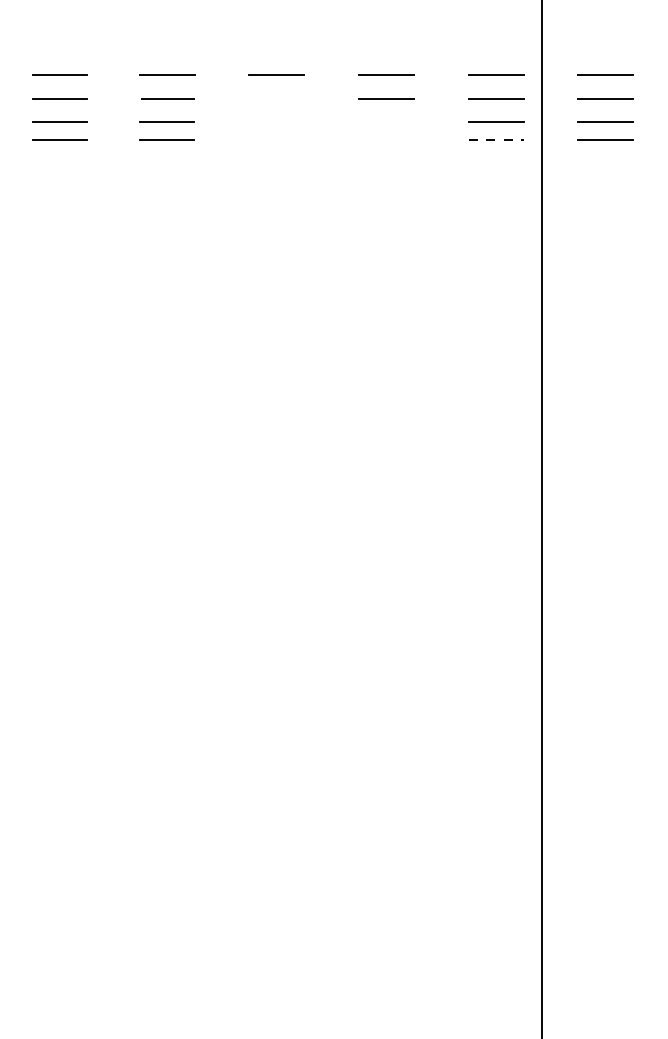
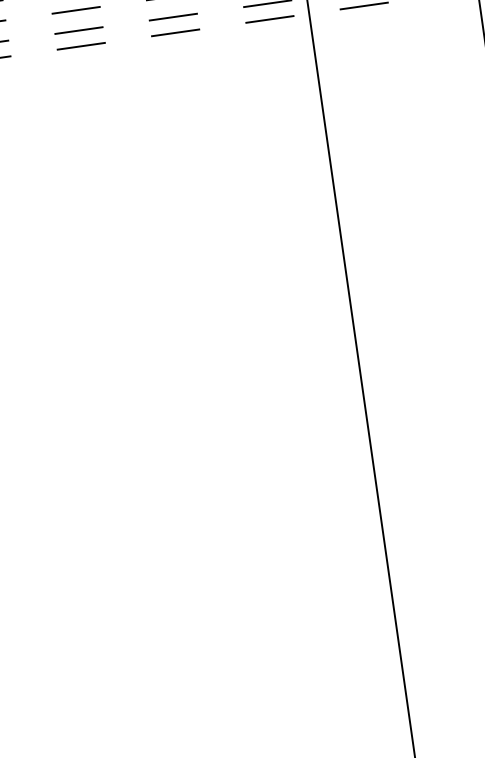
line: (276, 98) -> (75, 10), added
line: (276, 122) -> (78, 30), added
line: (386, 122) -> (173, 17), added
line: (276, 140) -> (81, 46), added
line: (386, 140) -> (175, 32), added
line: (496, 140) -> (270, 19), dashed -> solid

